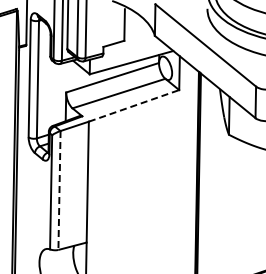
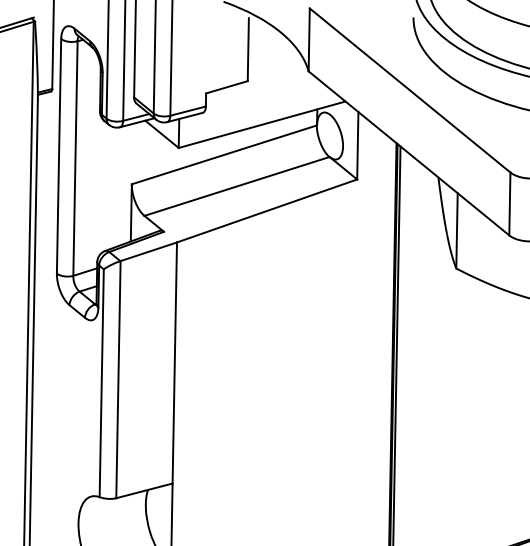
line: (134, 105) -> (267, 210), dashed -> solid
line: (59, 190) -> (118, 379), dashed -> solid

